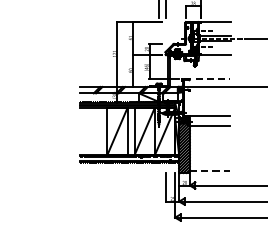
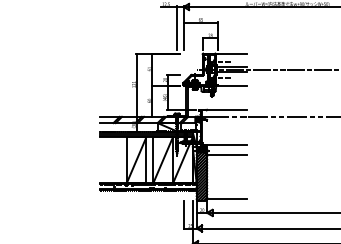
line: (207, 79) -> (224, 109), dashed -> solid
line: (209, 171) -> (226, 199), dashed -> solid

